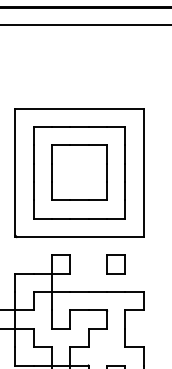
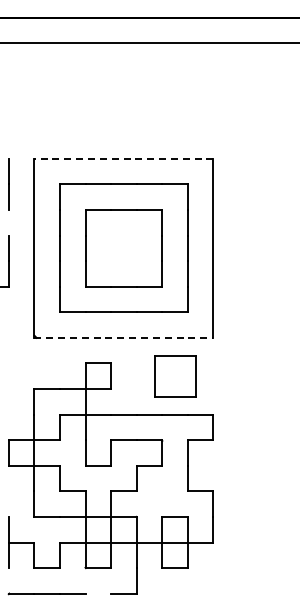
line: (79, 108) -> (123, 158), solid -> dashed
line: (79, 236) -> (123, 337), solid -> dashed
part: (115, 264) -> (174, 375), size x1.6

